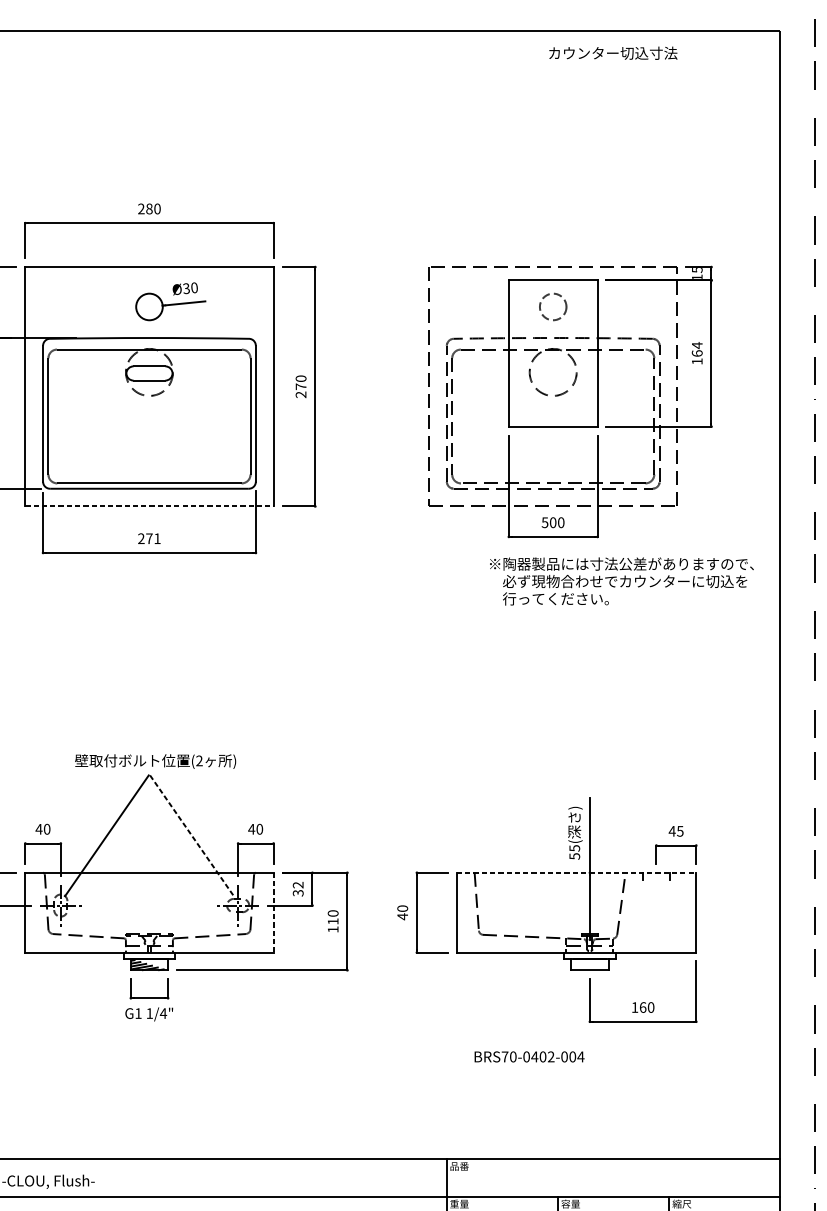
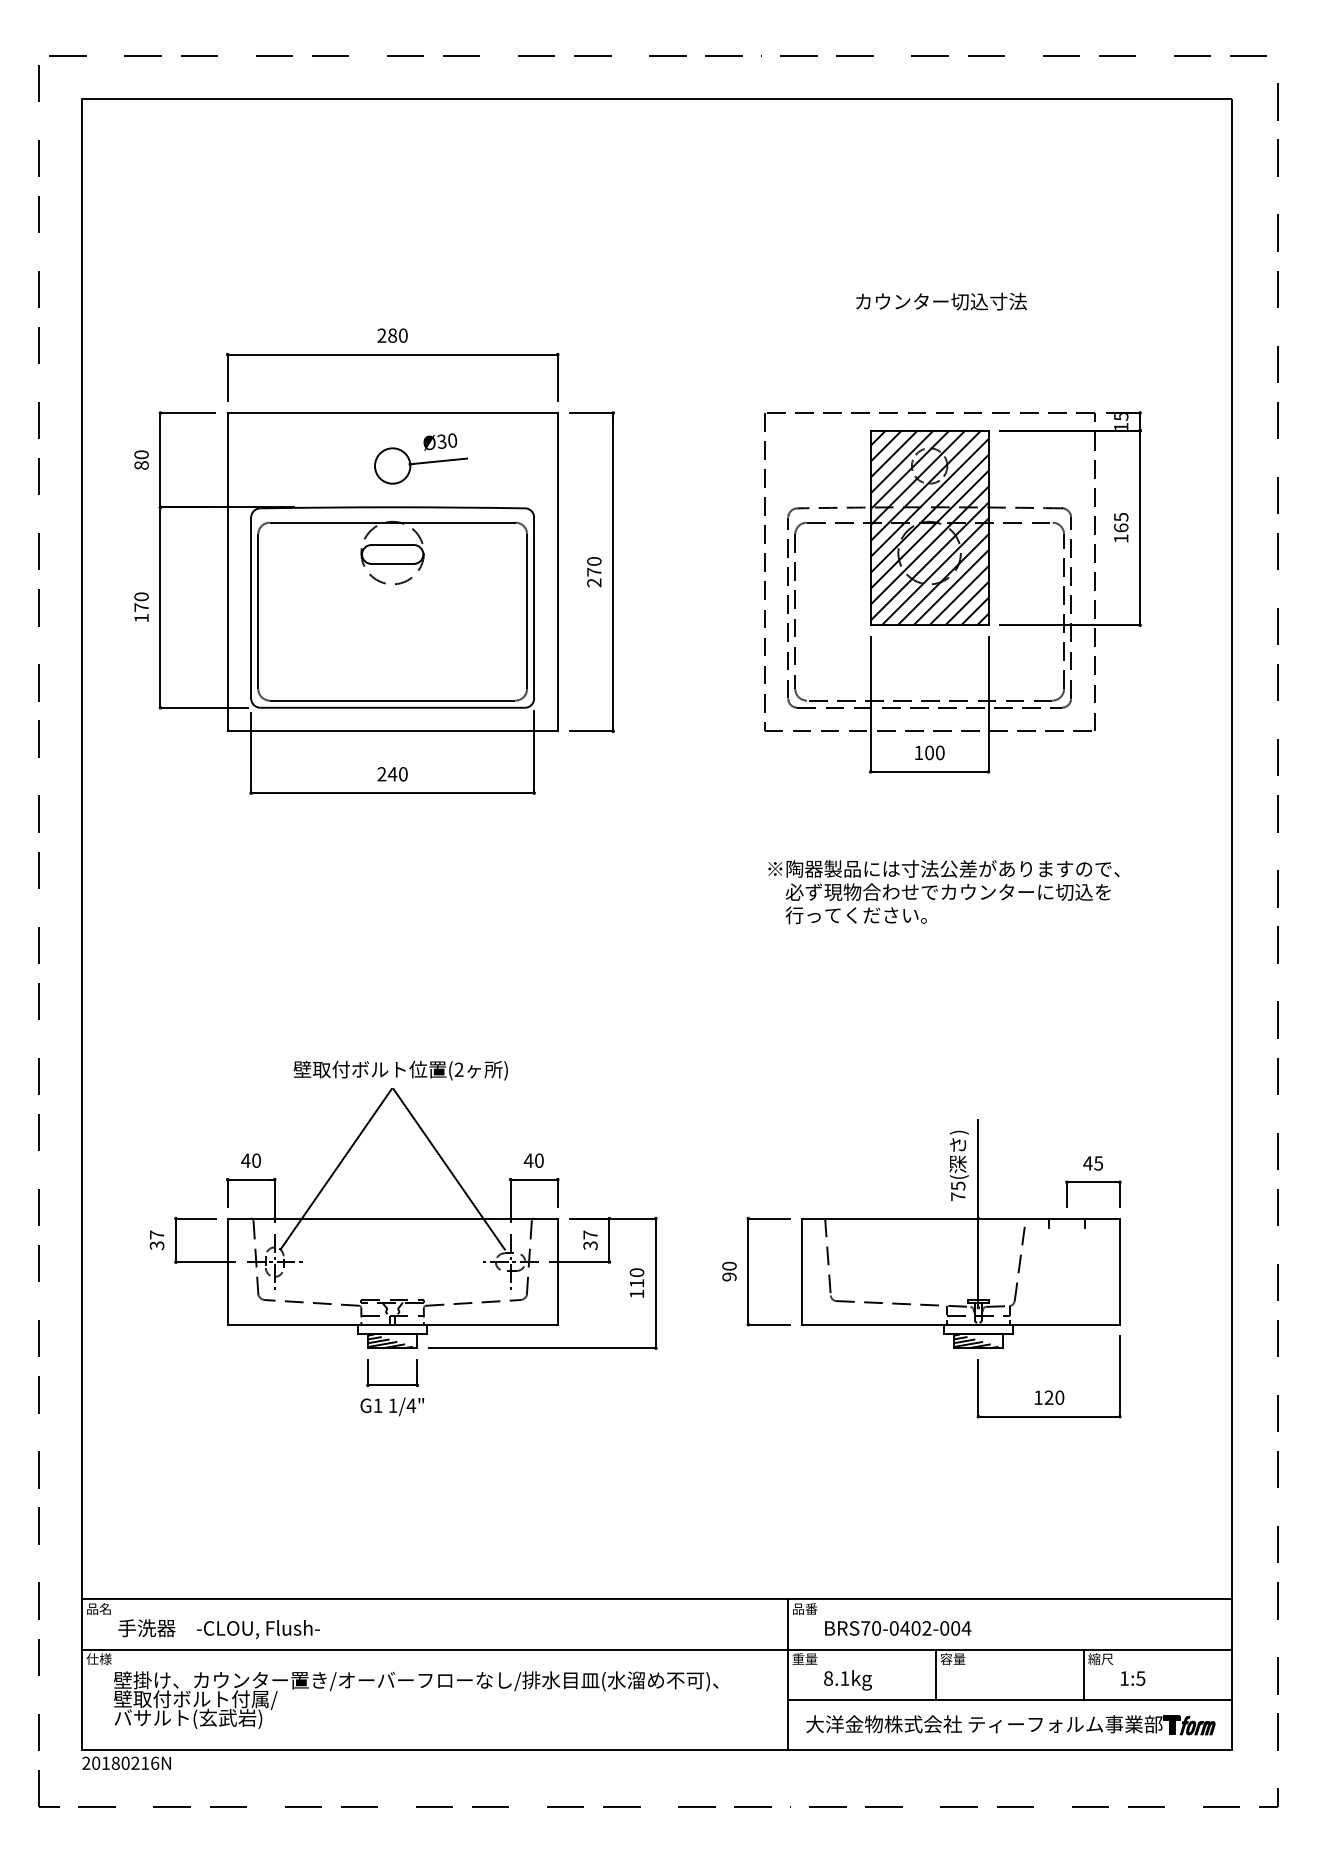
text: (613, 53) -> (941, 301), moved
text: (697, 345) -> (1121, 517), 164 -> 165
hatch: (553, 353) -> (929, 527), added
line: (150, 506) -> (393, 731), dashed -> solid
text: (544, 522) -> (918, 752), 500 -> 100
text: (153, 538) -> (397, 774), 271 -> 240
text: (621, 581) -> (943, 892), moved
line: (192, 835) -> (449, 1169), dashed -> solid
text: (574, 856) -> (958, 1196), 55( -> 75(
line: (577, 872) -> (961, 1218), dashed -> solid
text: (298, 884) -> (590, 1234), 32 -> 37
line: (273, 913) -> (557, 1272), dashed -> solid
text: (402, 916) -> (729, 1276), 40 -> 90
hatch: (587, 965) -> (975, 1341), added
text: (642, 1007) -> (1048, 1397), 160 -> 120
text: (529, 1056) -> (898, 1628), moved

